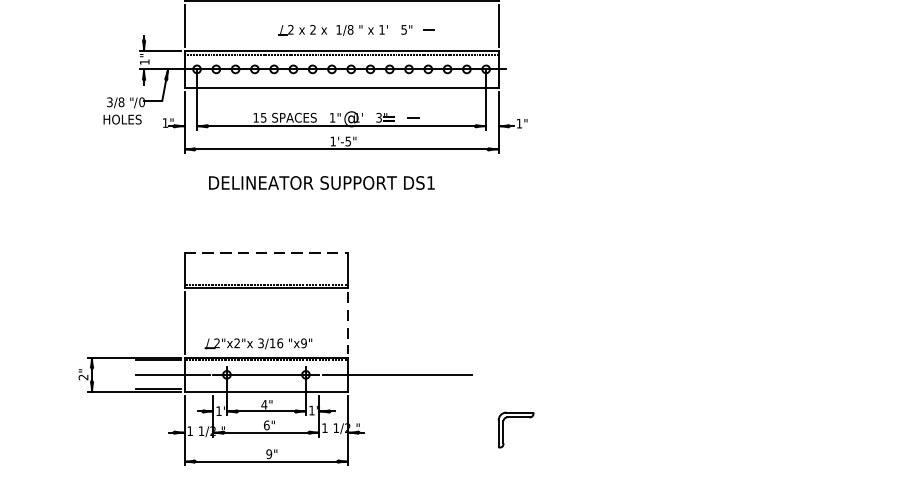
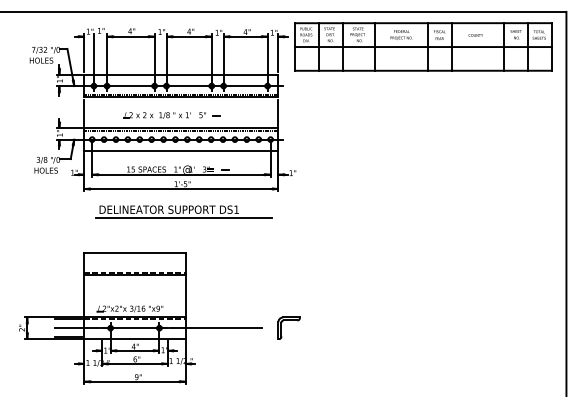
part: (356, 30) -> (171, 115), moved
line: (344, 195) -> (183, 217), added
line: (267, 253) -> (135, 253), dashed -> solid
line: (348, 323) -> (185, 296), dashed -> solid
part: (515, 417) -> (288, 320), moved

